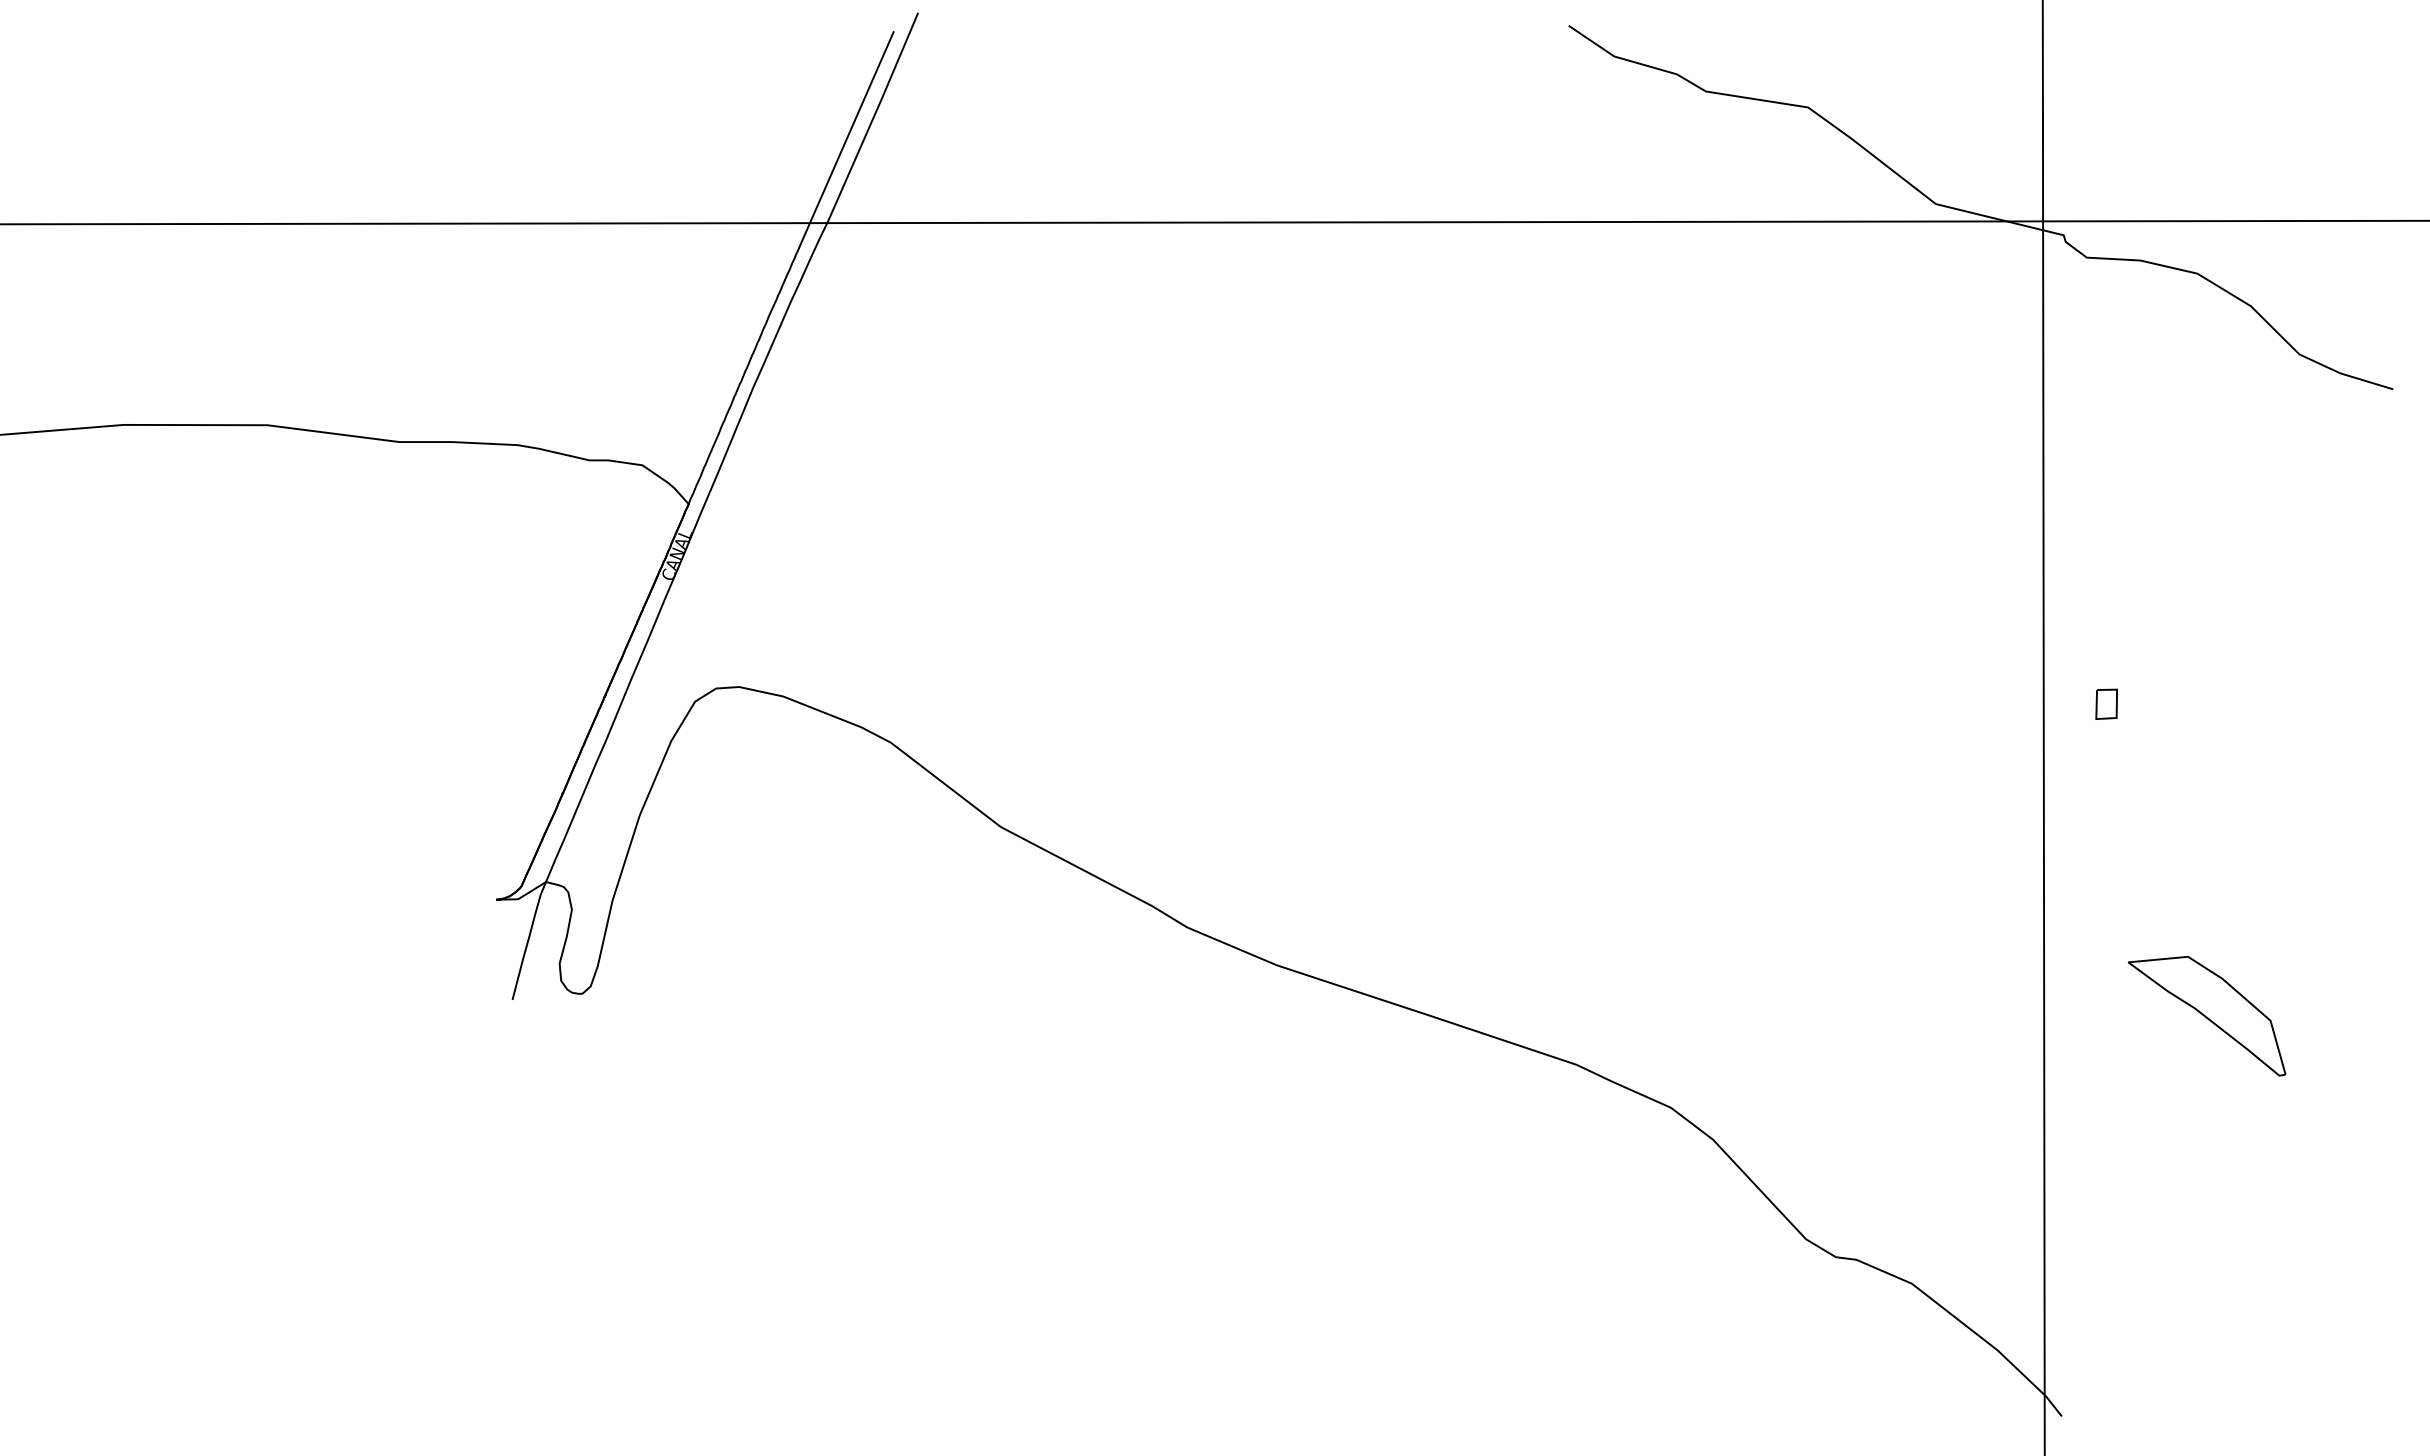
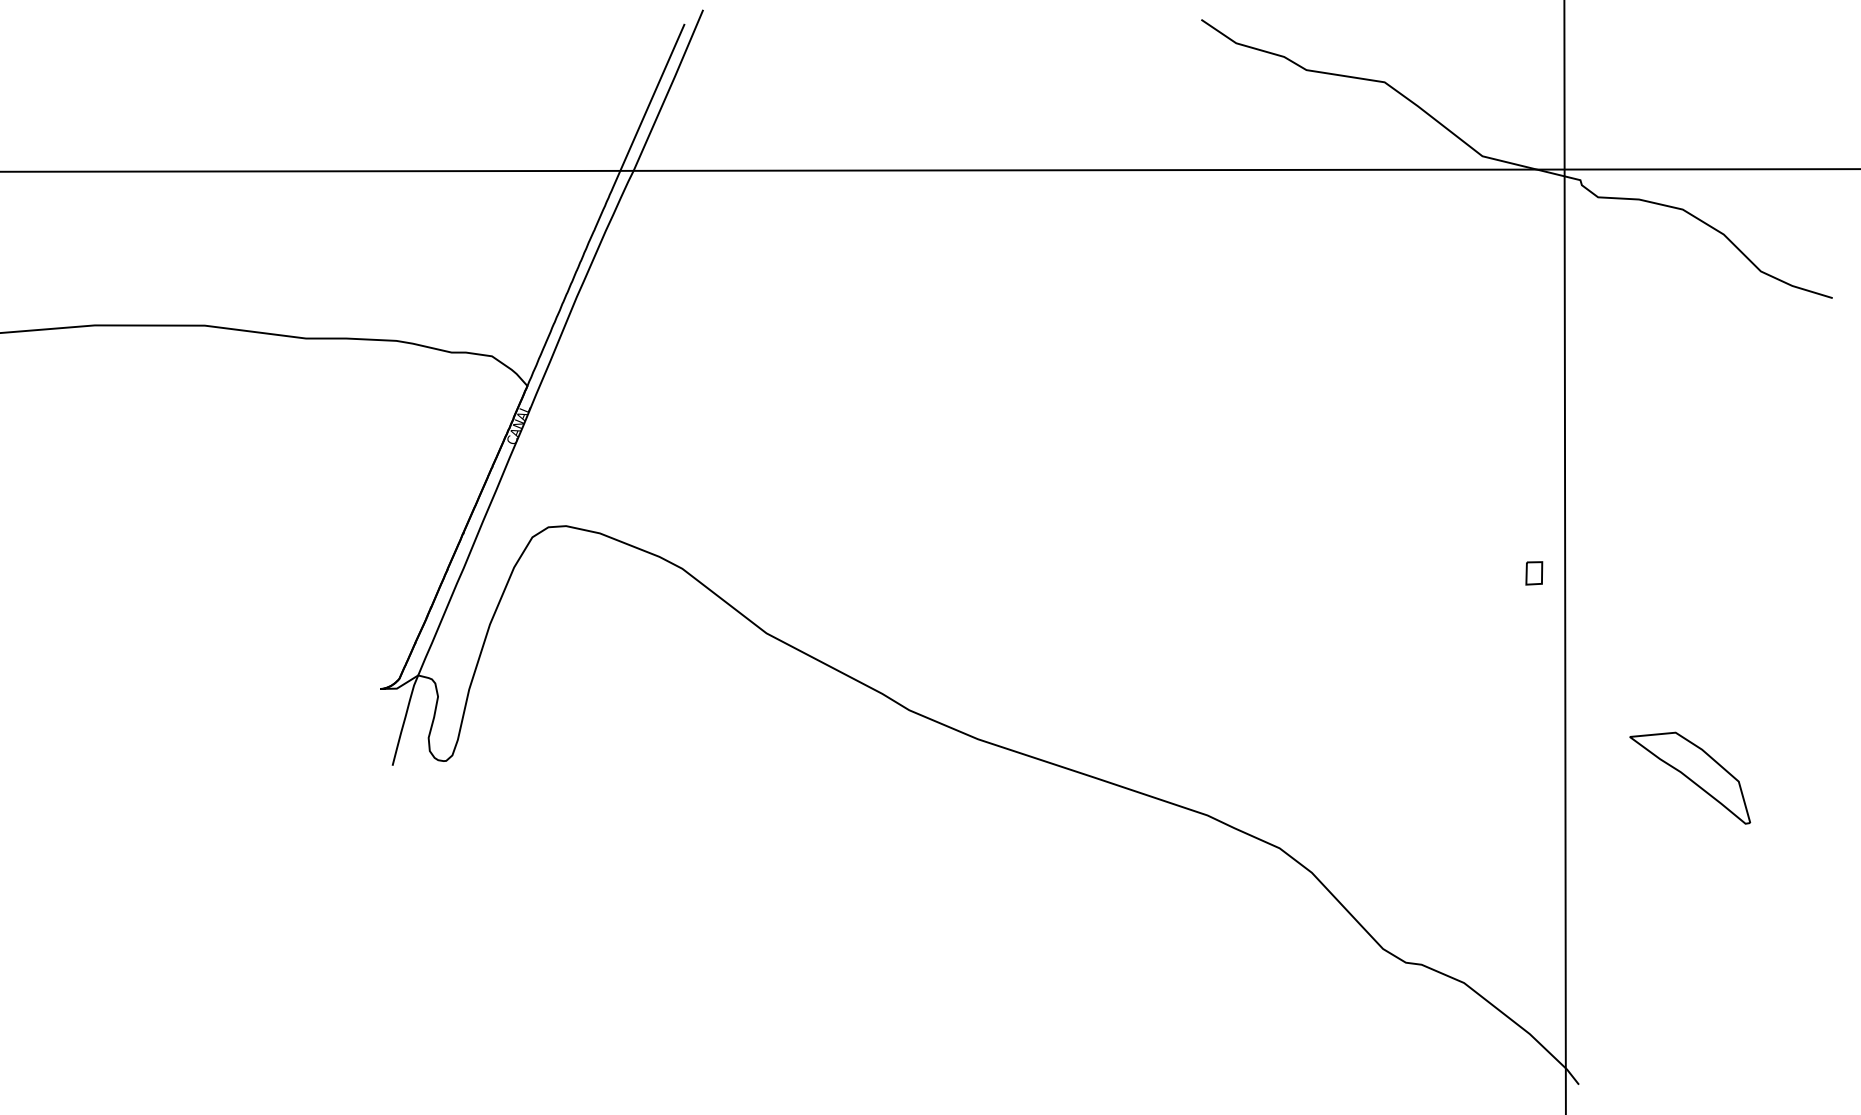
part: (2106, 704) -> (1534, 573), moved

